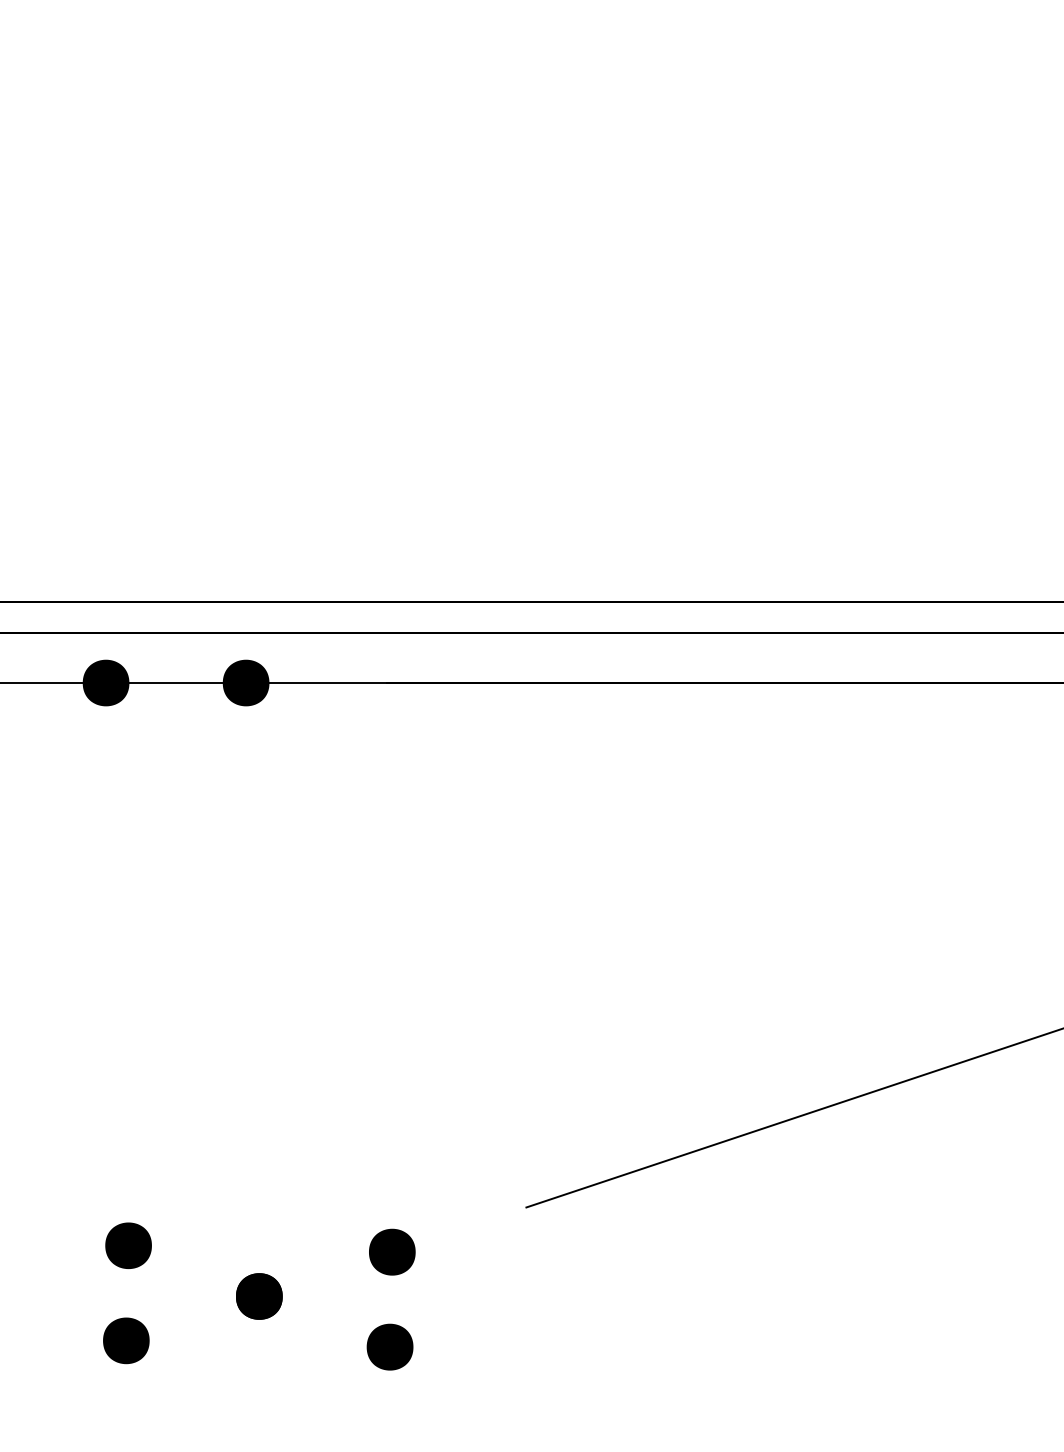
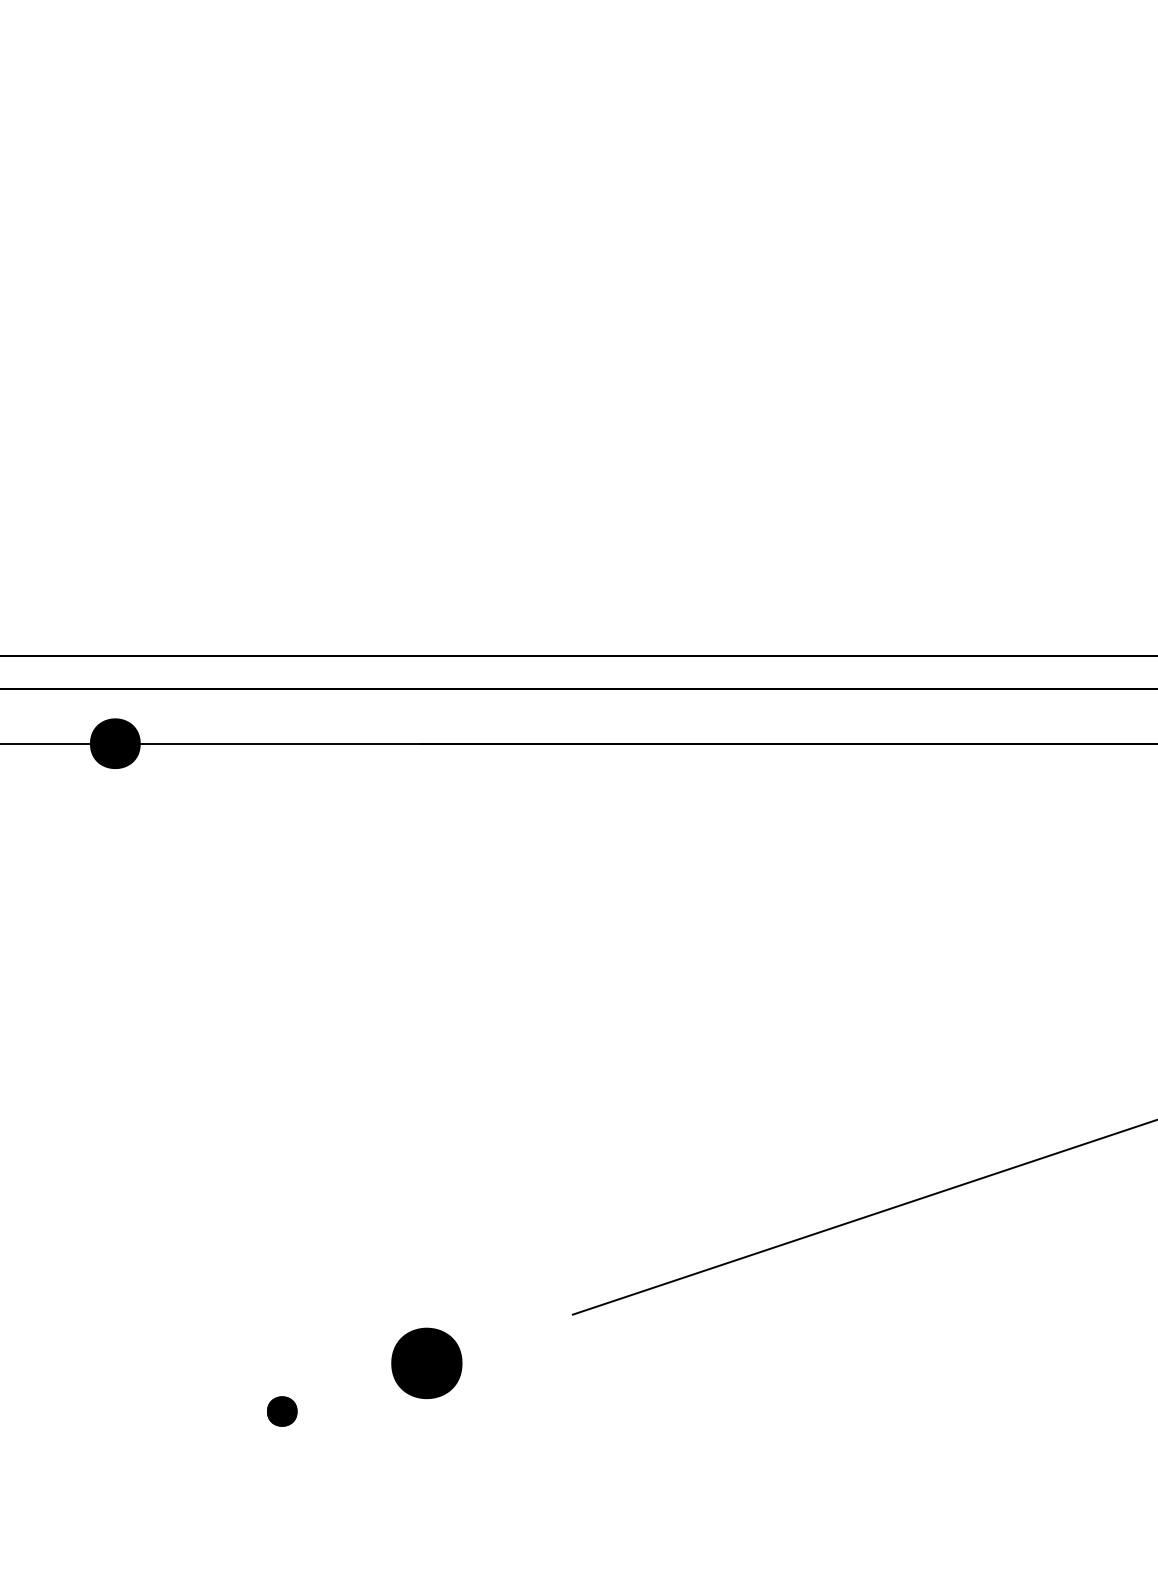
fill: (245, 682) -> (267, 743), removed
part: (128, 1245) -> (139, 1356), removed
part: (392, 1251) -> (427, 1362), size x1.4
part: (259, 1296) -> (282, 1411), size x0.6
fill: (126, 1340) -> (137, 1459), removed
part: (389, 1346) -> (423, 1465), removed

